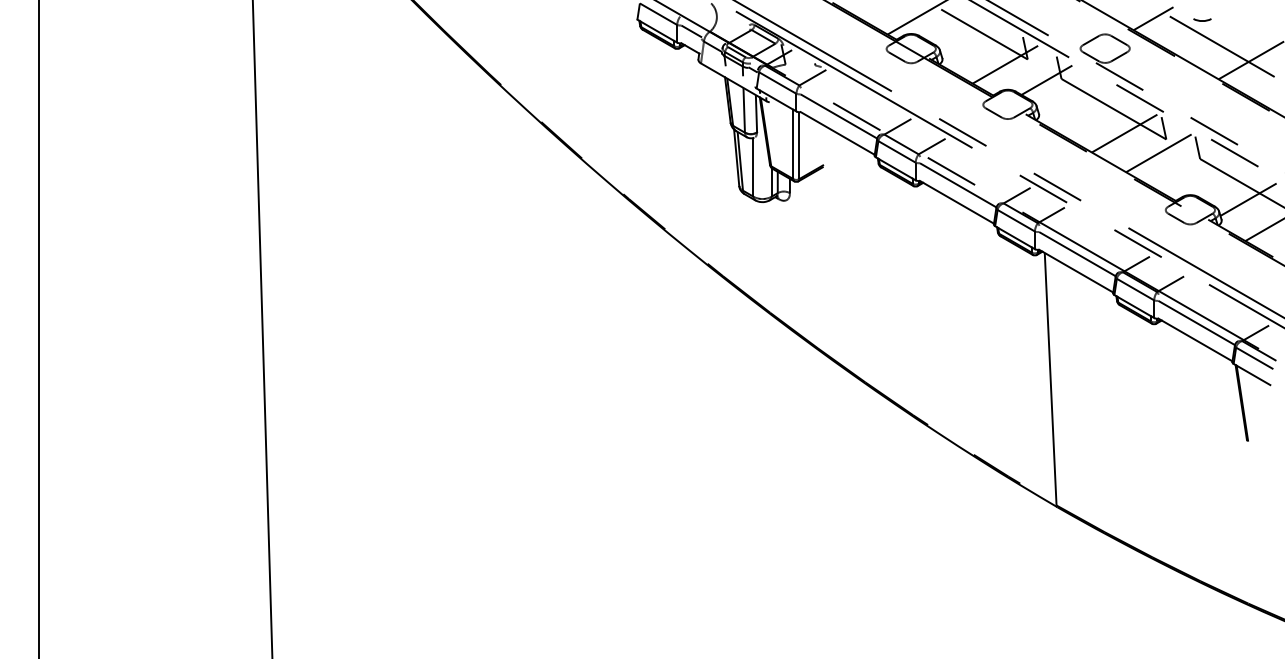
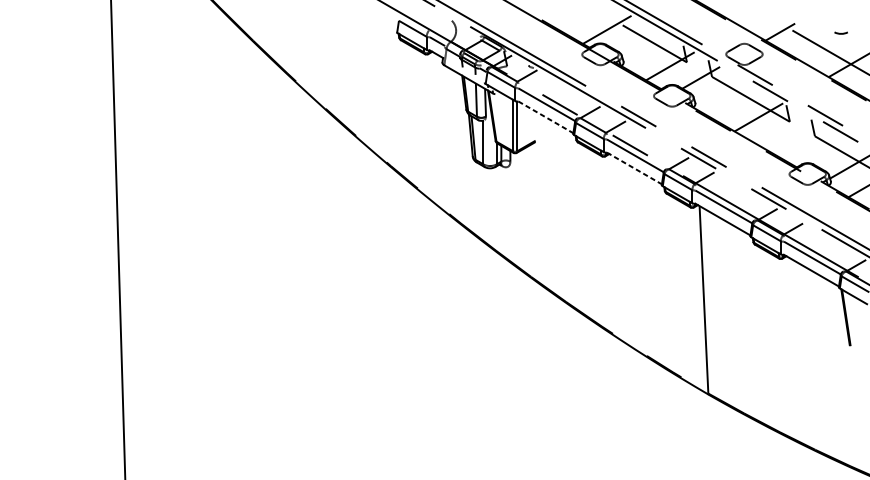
line: (1202, 20) -> (841, 33), moved
line: (837, 133) -> (545, 117), solid -> dashed
line: (1158, 153) -> (784, 132), removed
line: (956, 202) -> (634, 168), solid -> dashed

